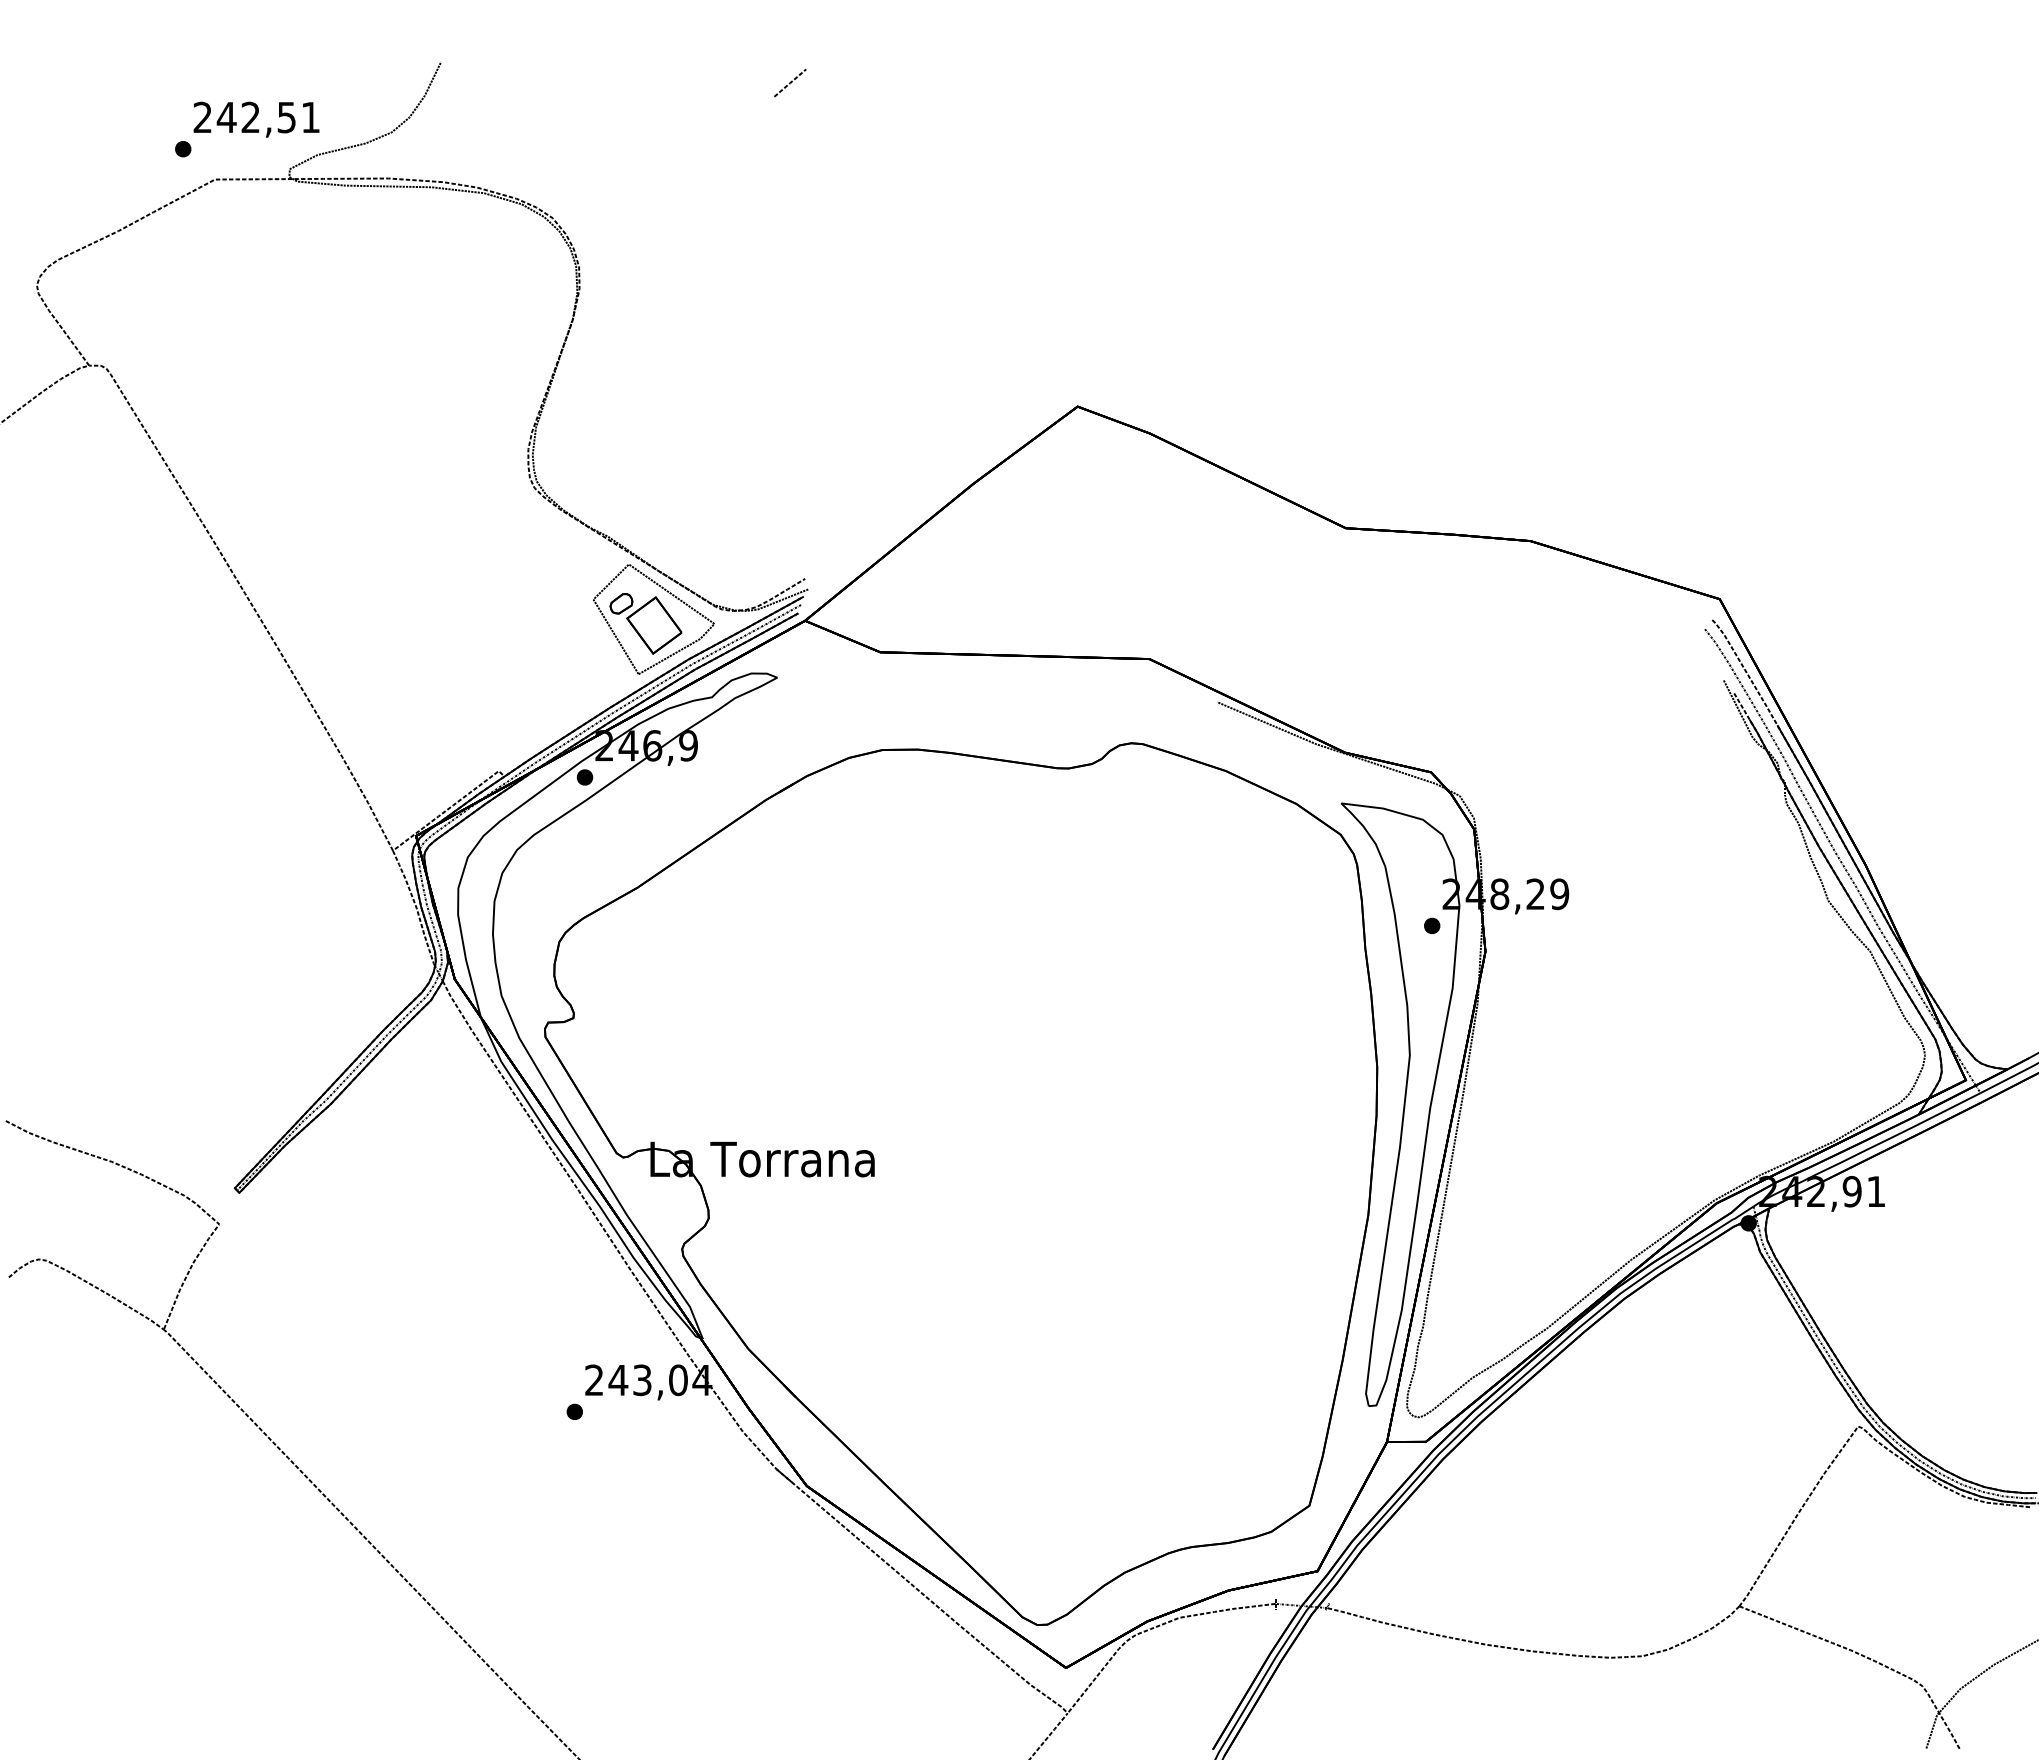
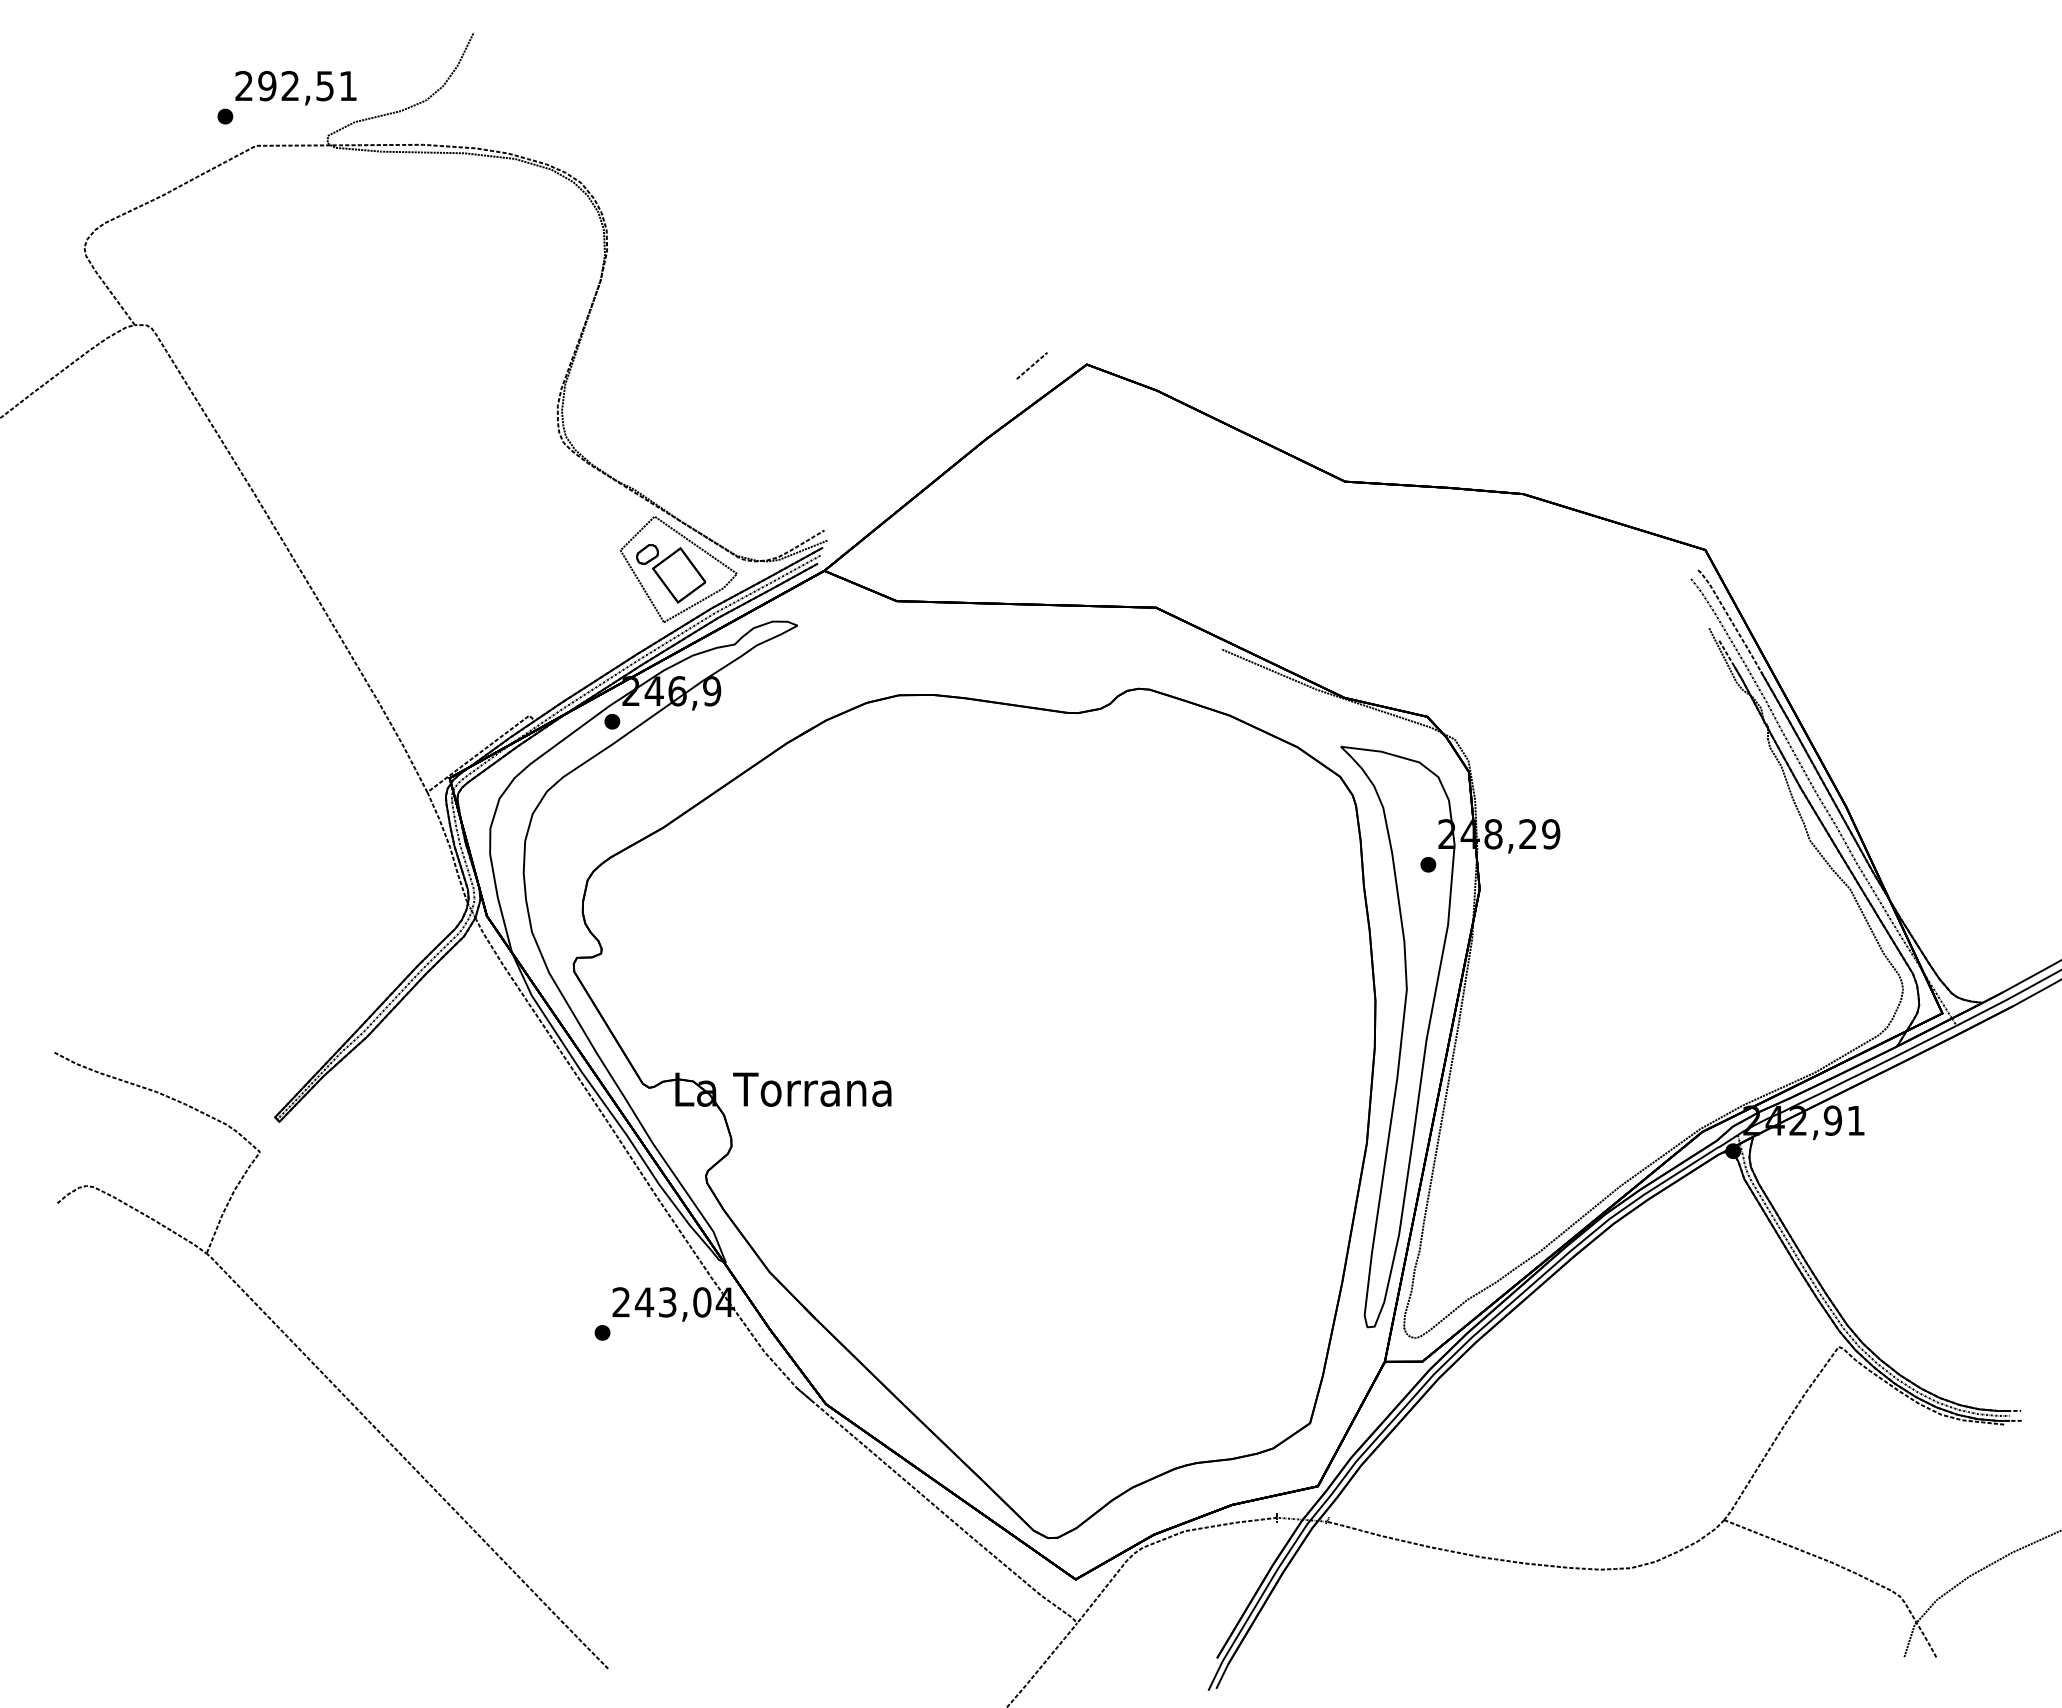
line: (789, 82) -> (1031, 365), moved
text: (225, 116) -> (266, 85), 242,51 -> 292,51

